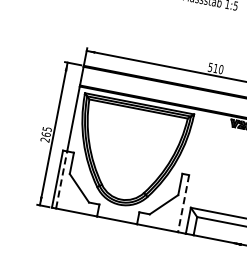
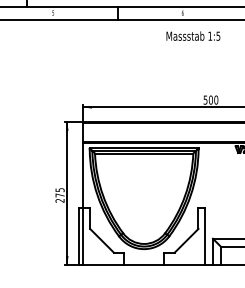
text: (215, 67) -> (210, 99), 510 -> 500
text: (45, 134) -> (59, 195), 265 -> 275
line: (61, 180) -> (83, 236), dashed -> solid
line: (183, 204) -> (205, 236), dashed -> solid

